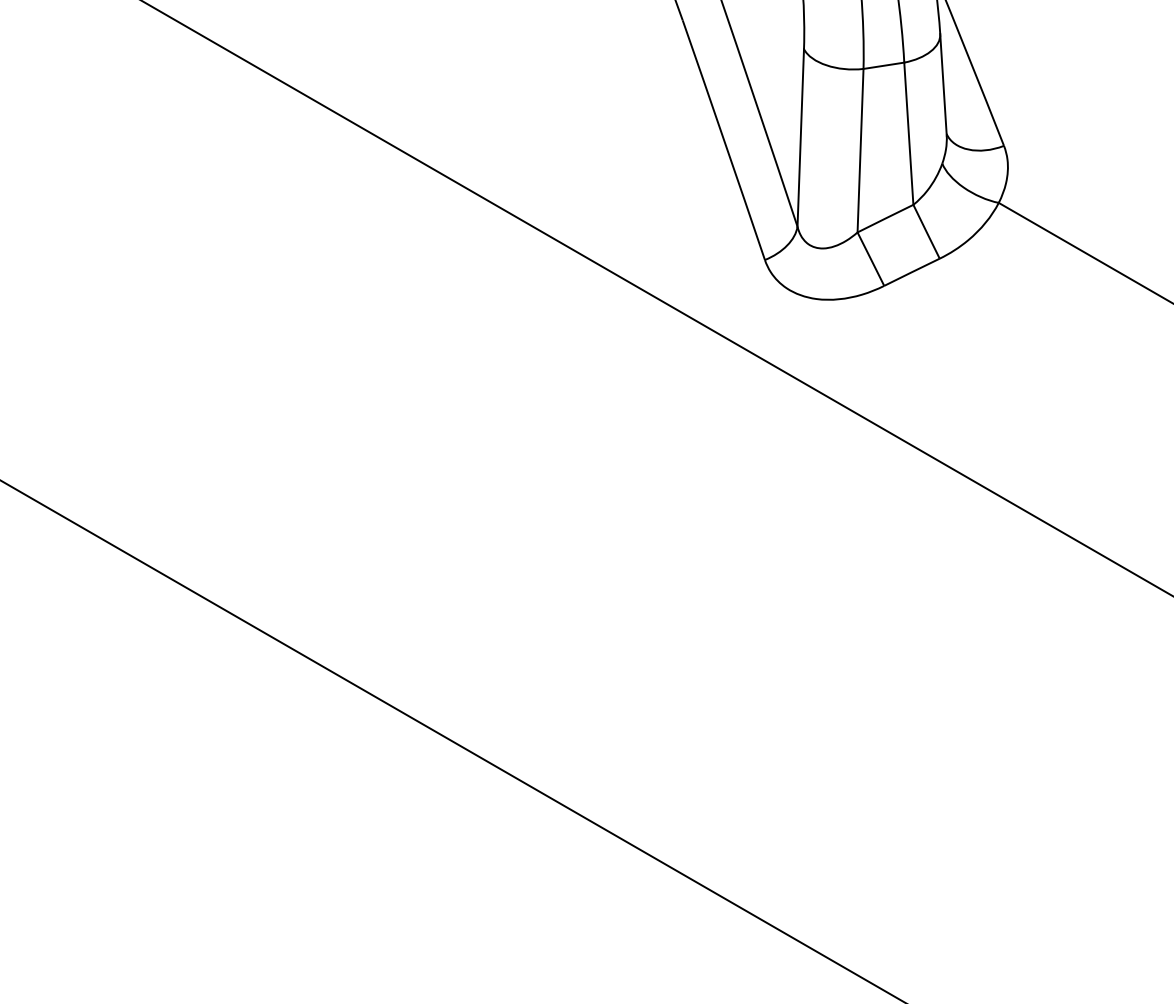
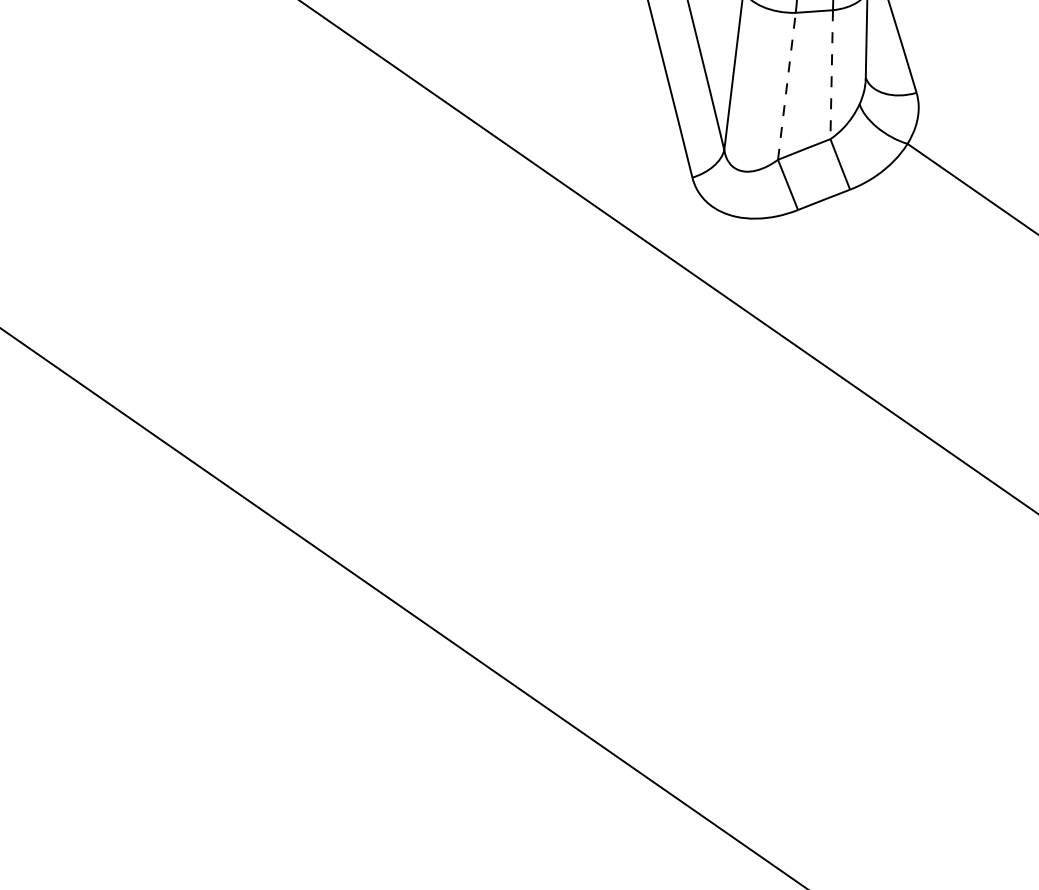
line: (908, 134) -> (831, 75), solid -> dashed
line: (860, 150) -> (786, 86), solid -> dashed

